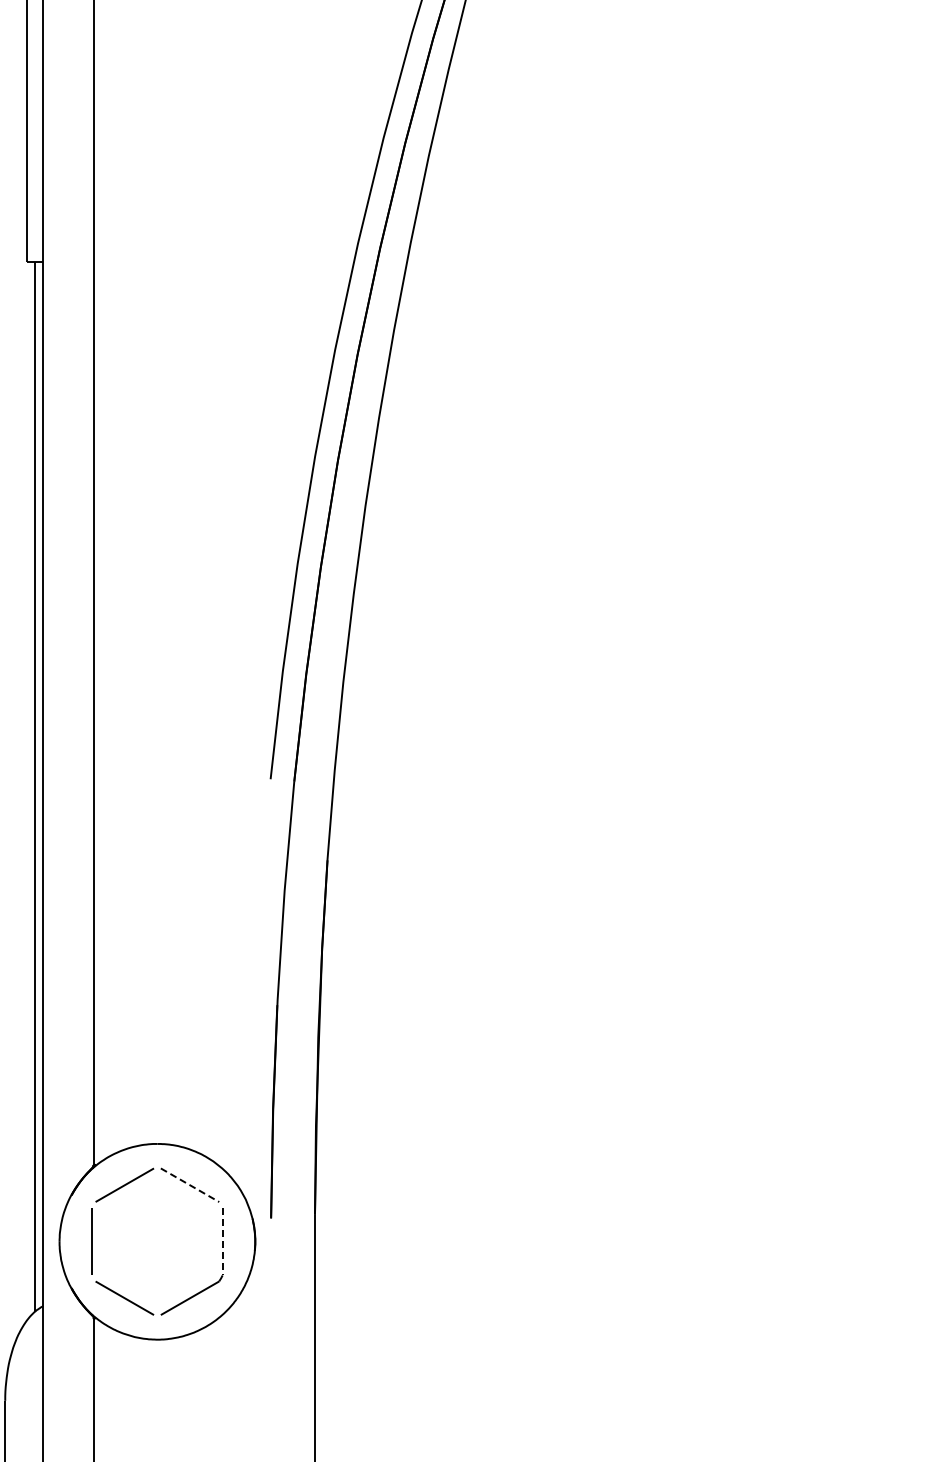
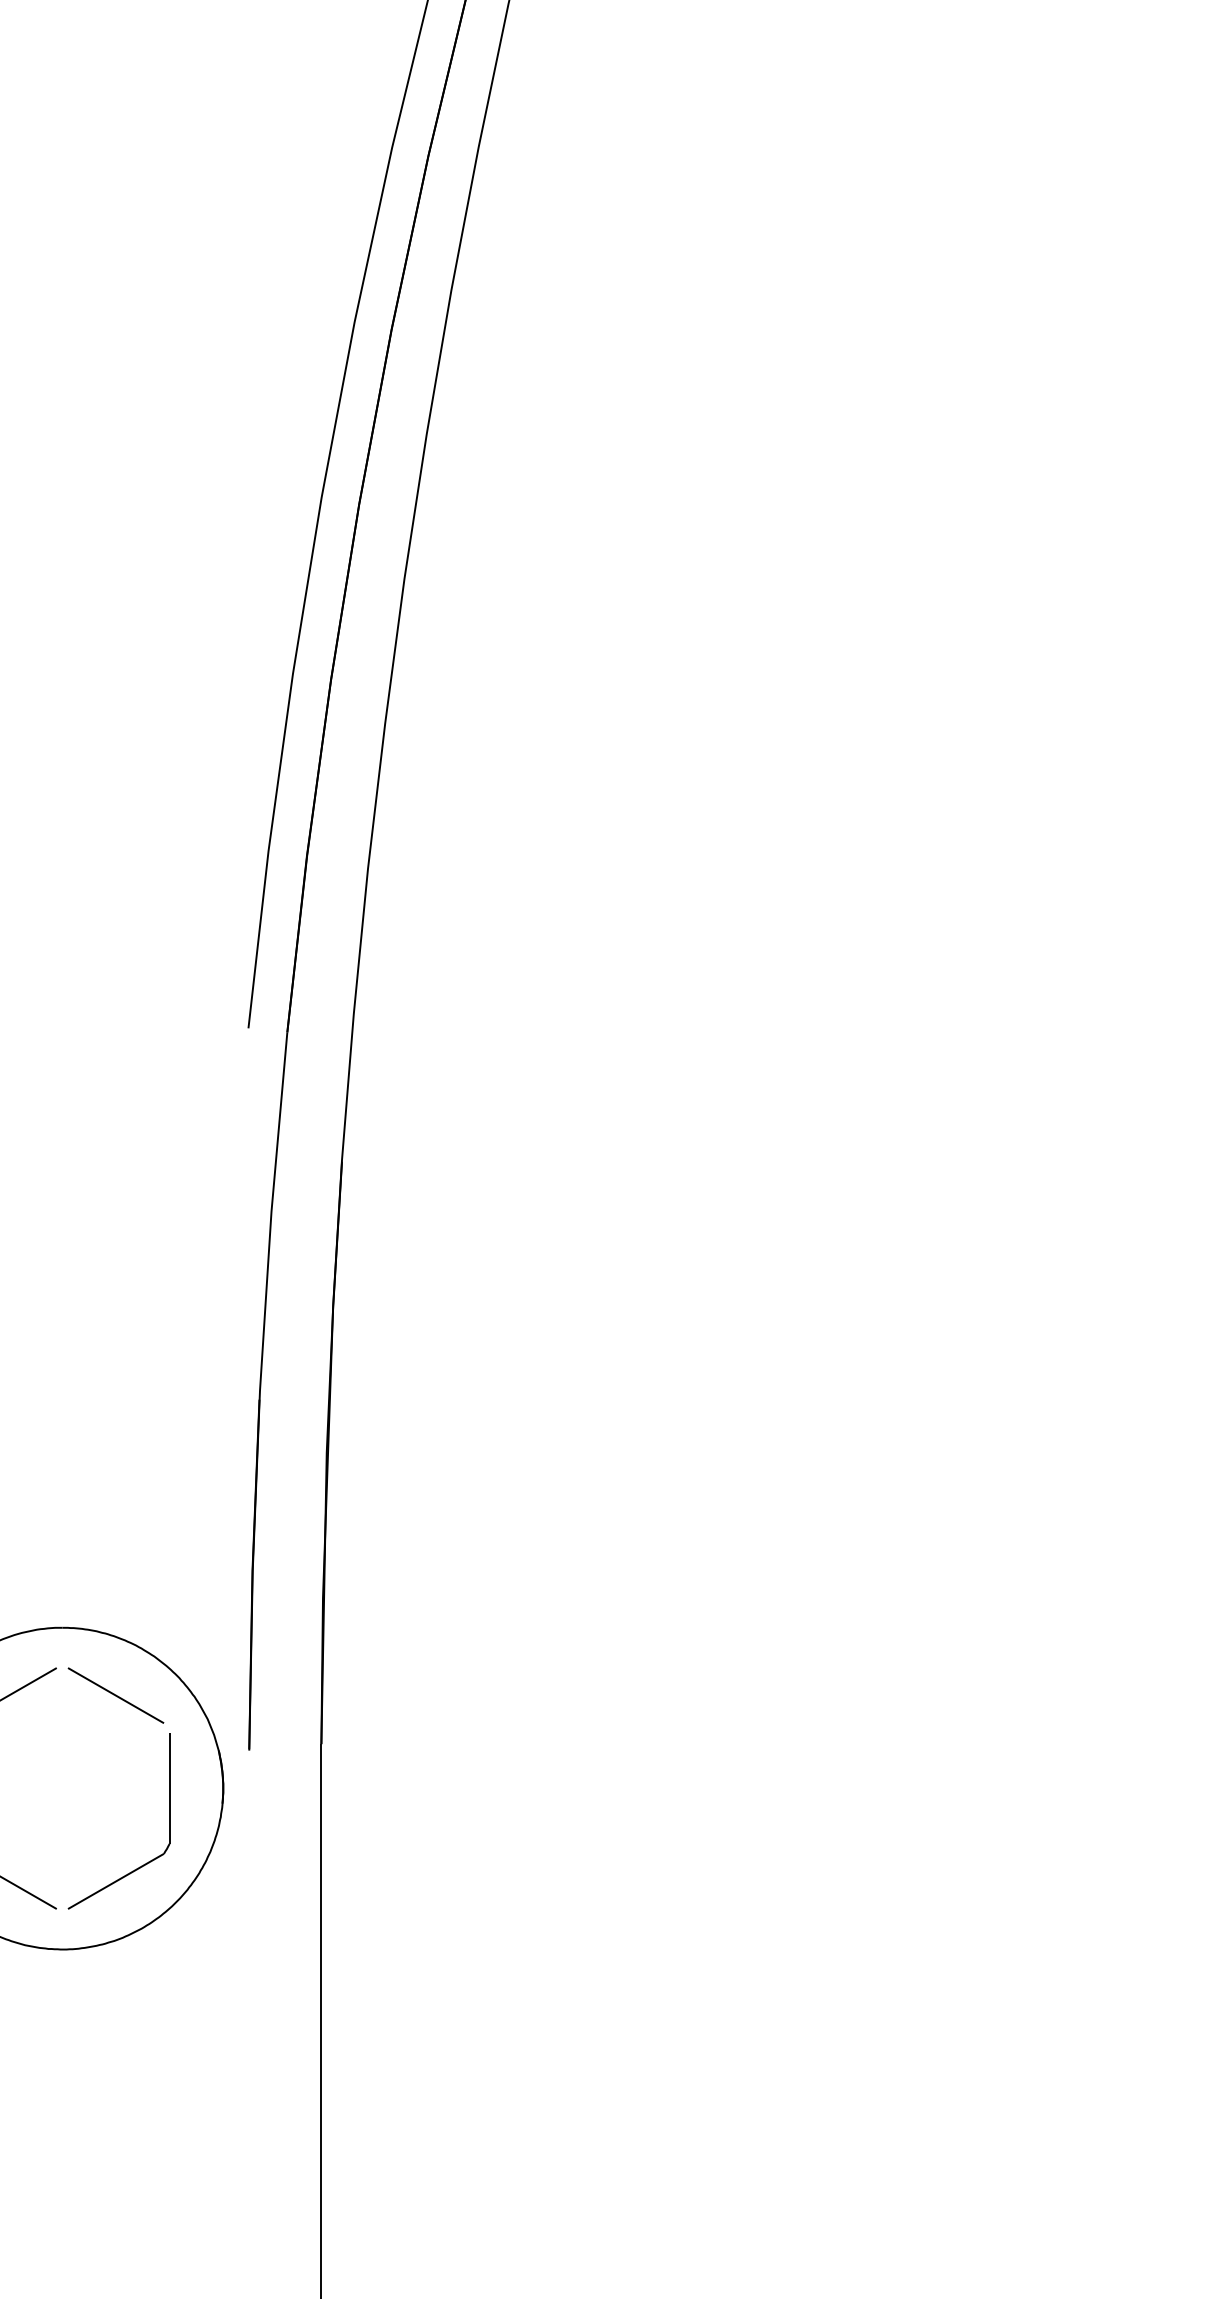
line: (190, 1185) -> (116, 1696), dashed -> solid
line: (222, 1241) -> (169, 1788), dashed -> solid

